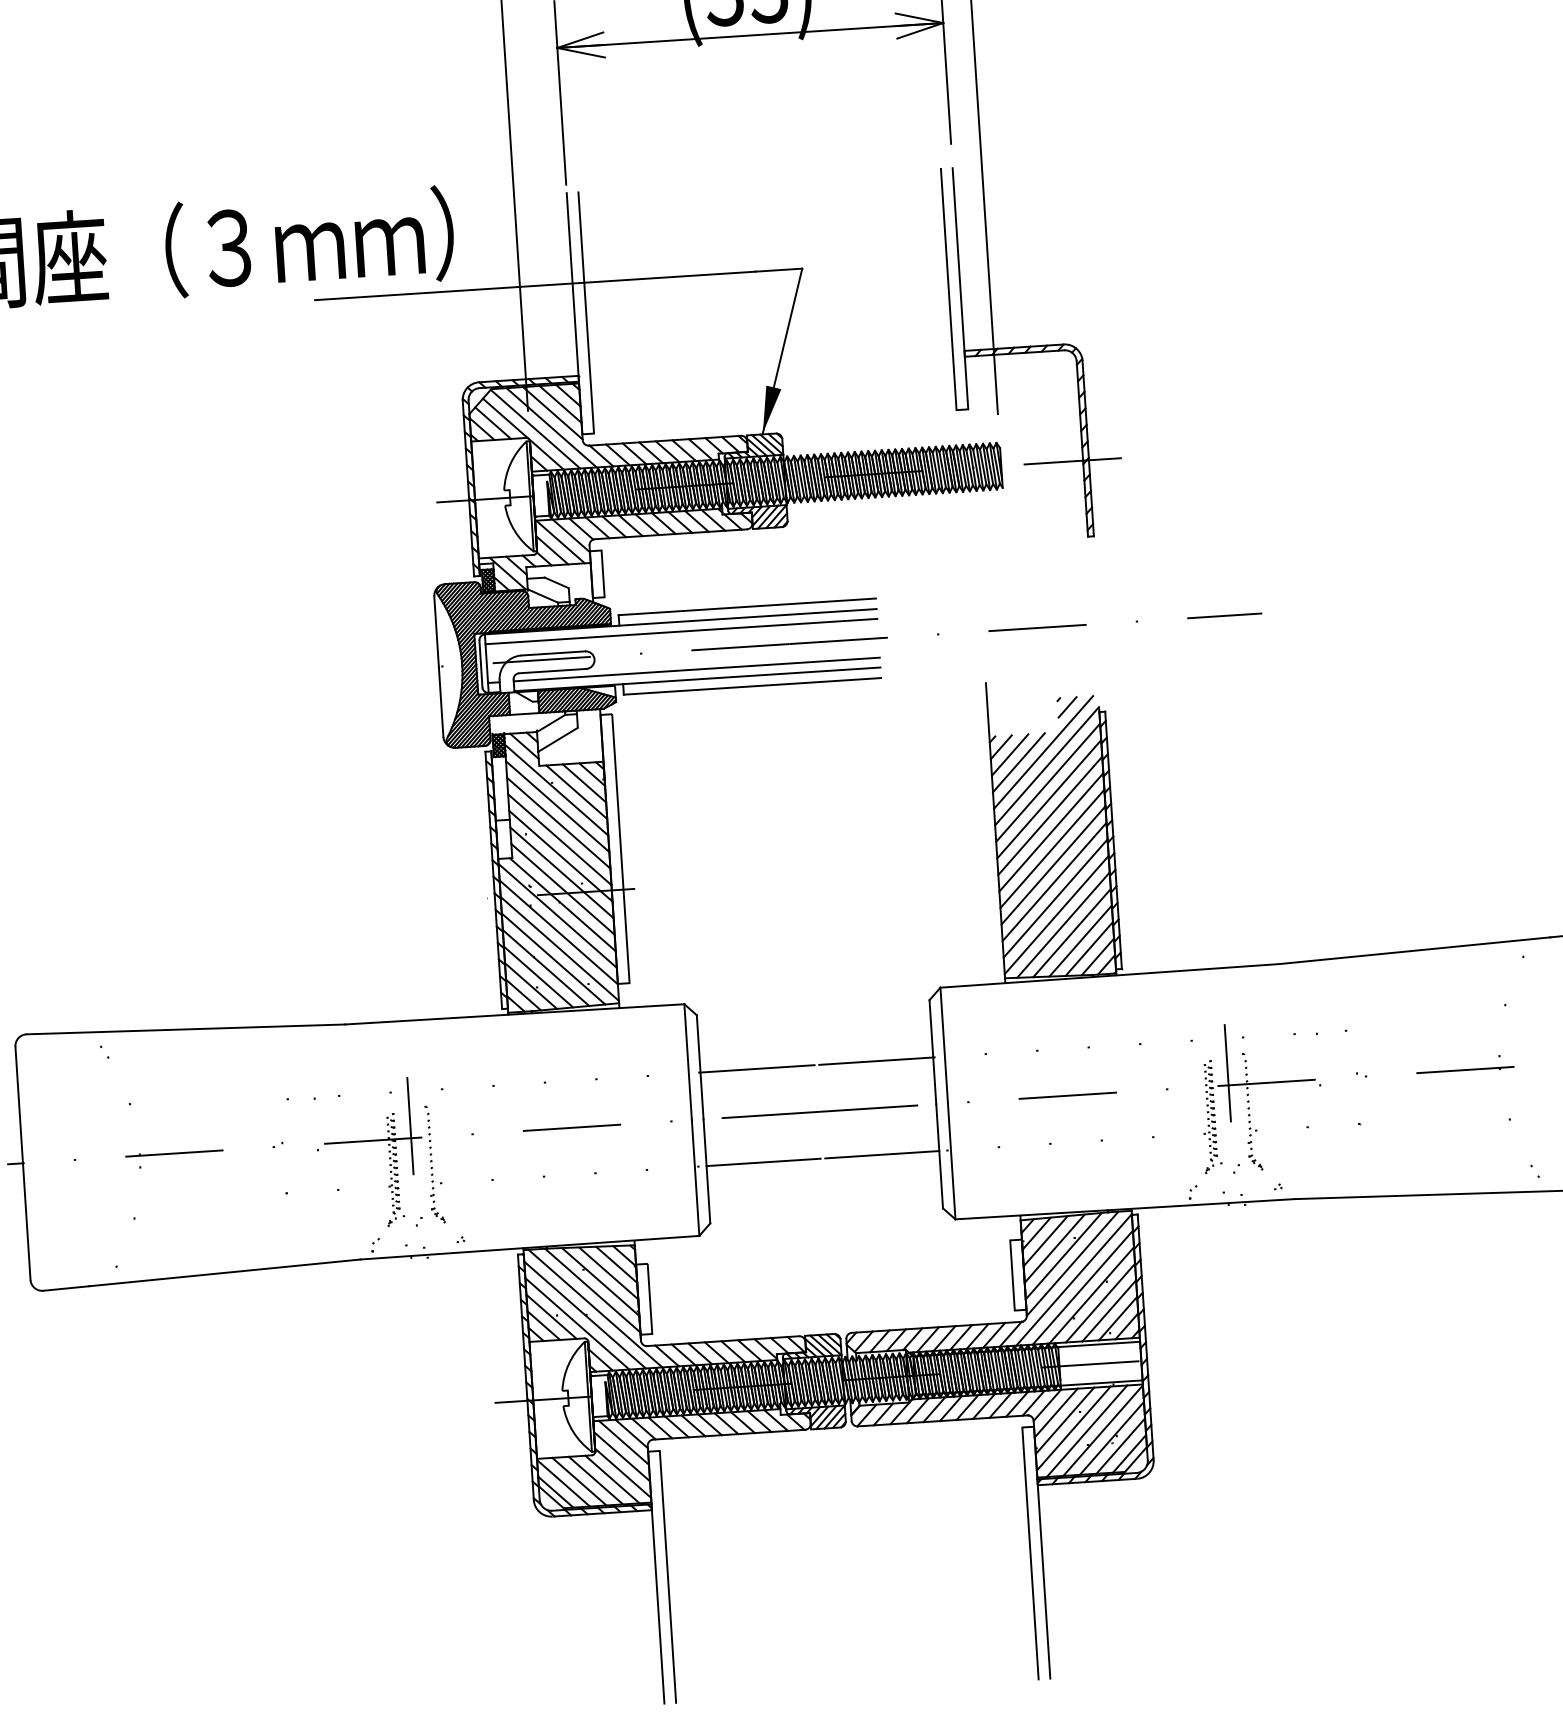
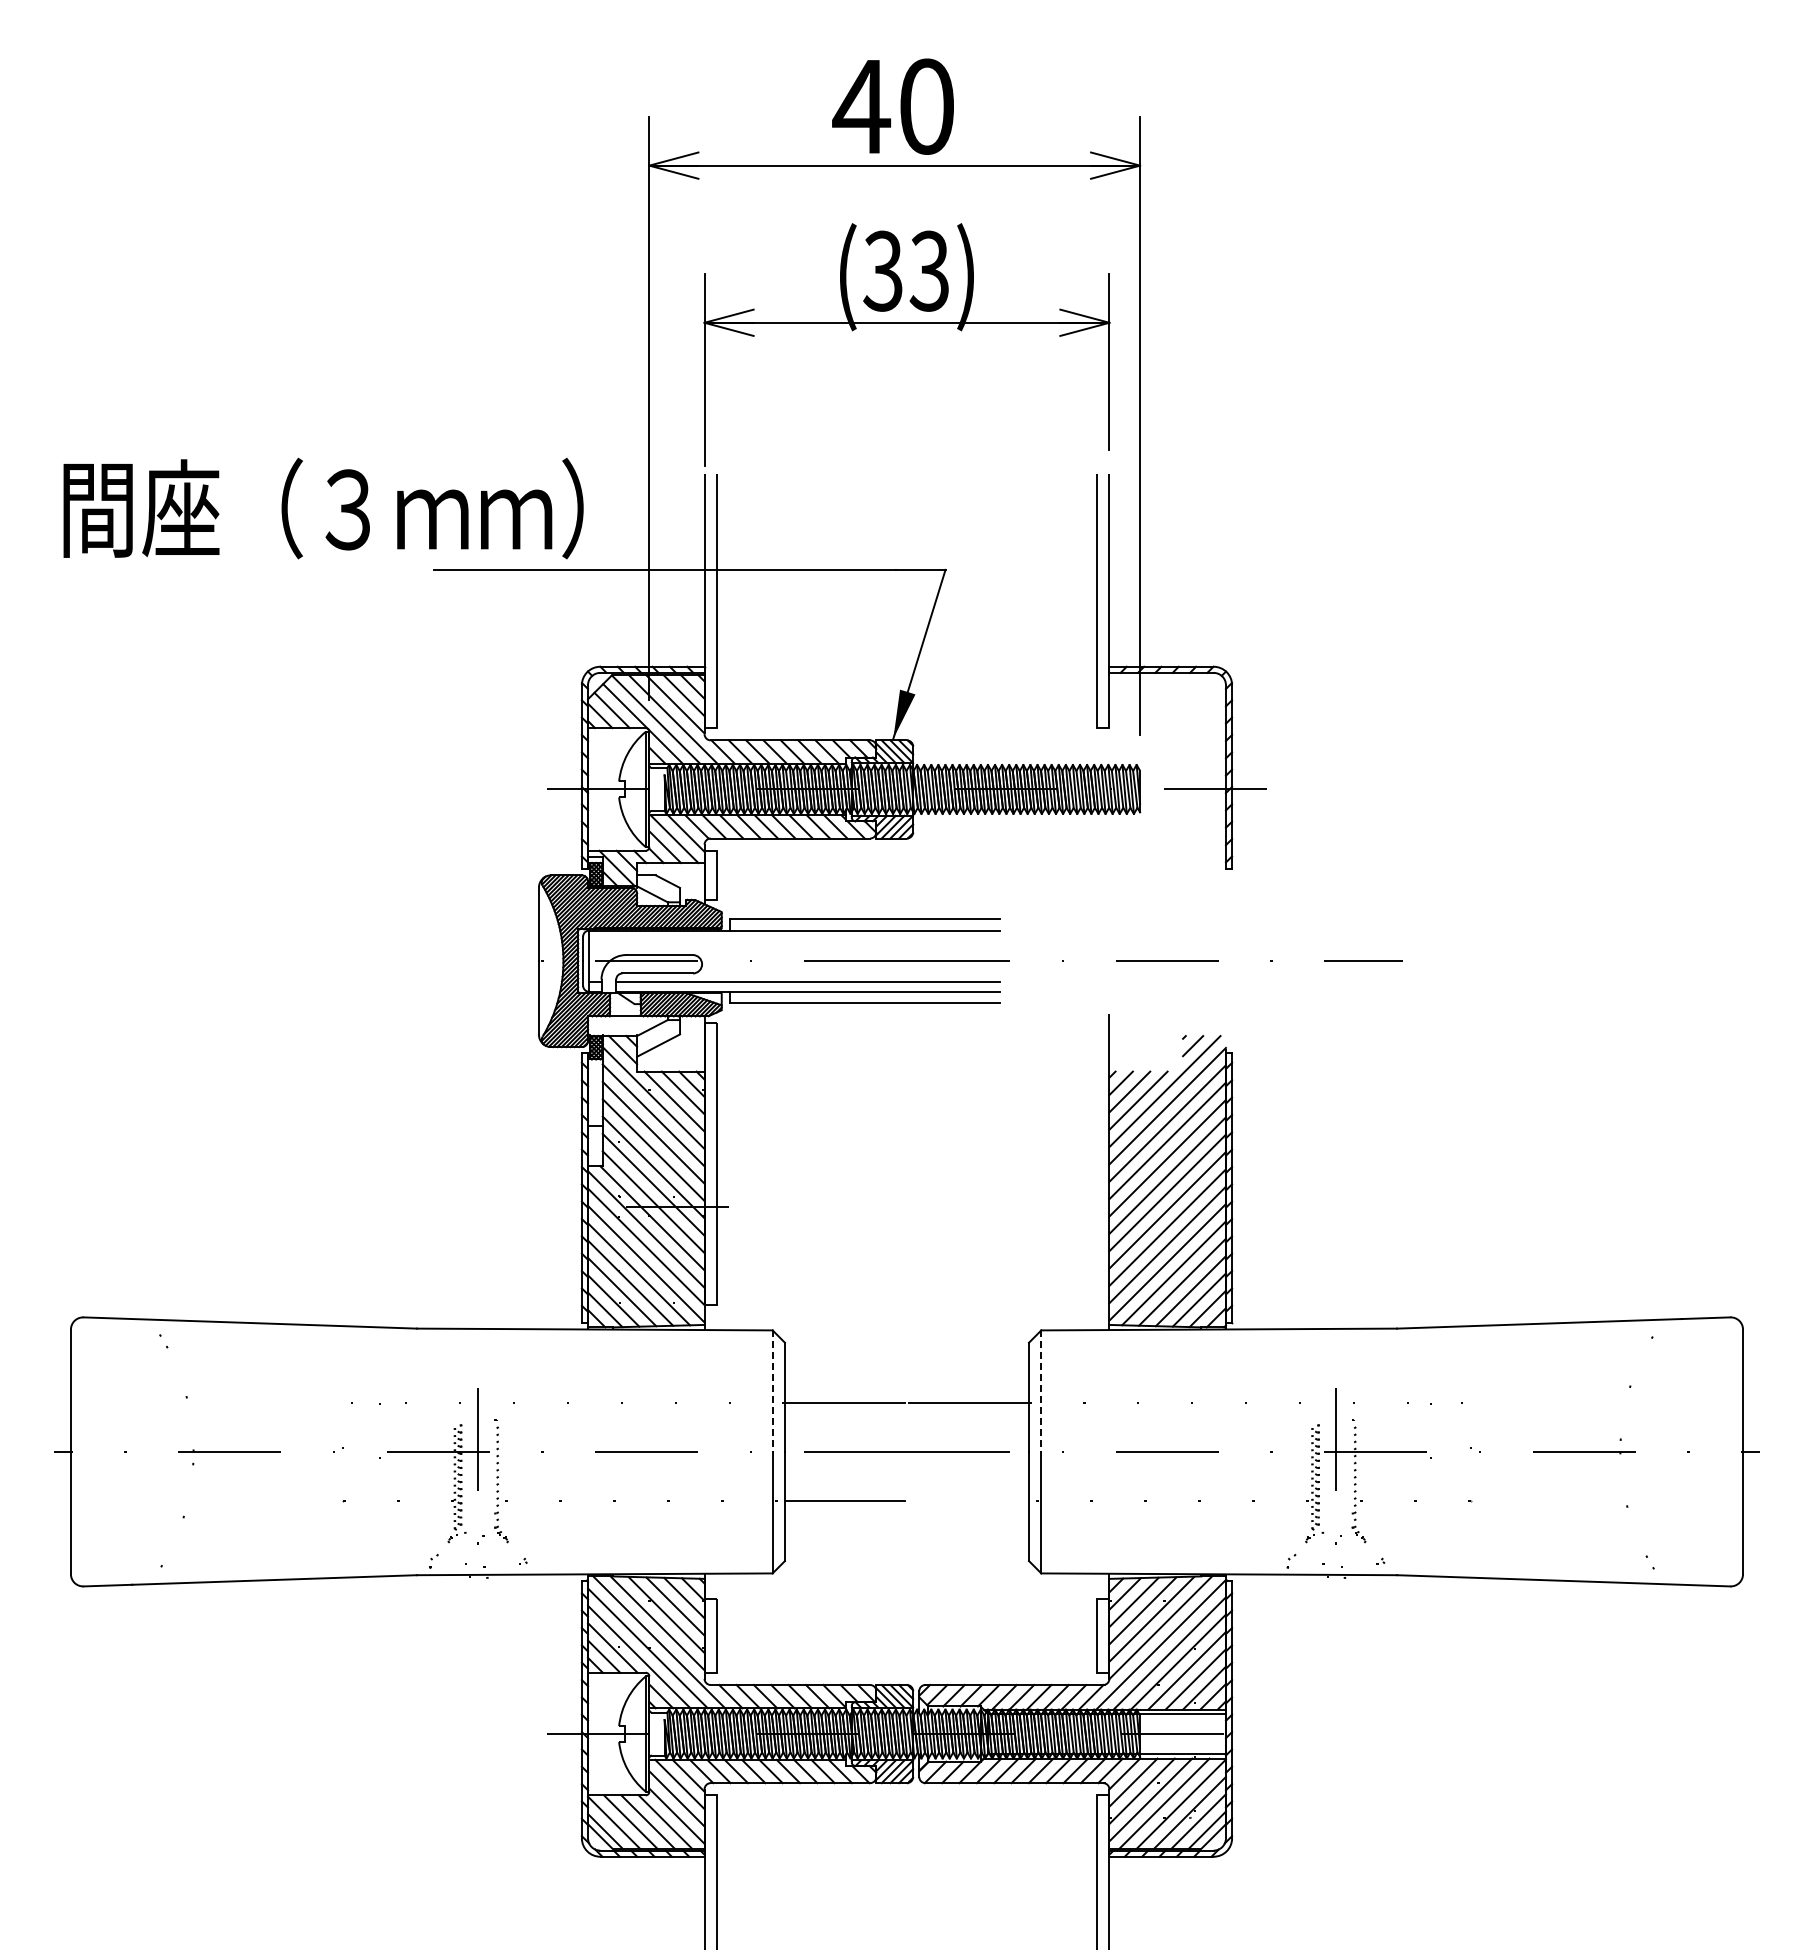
line: (681, 631) -> (794, 940), removed
line: (944, 1045) -> (1041, 1391), solid -> dashed
line: (687, 1062) -> (772, 1391), solid -> dashed
line: (882, 1154) -> (969, 1500), removed

